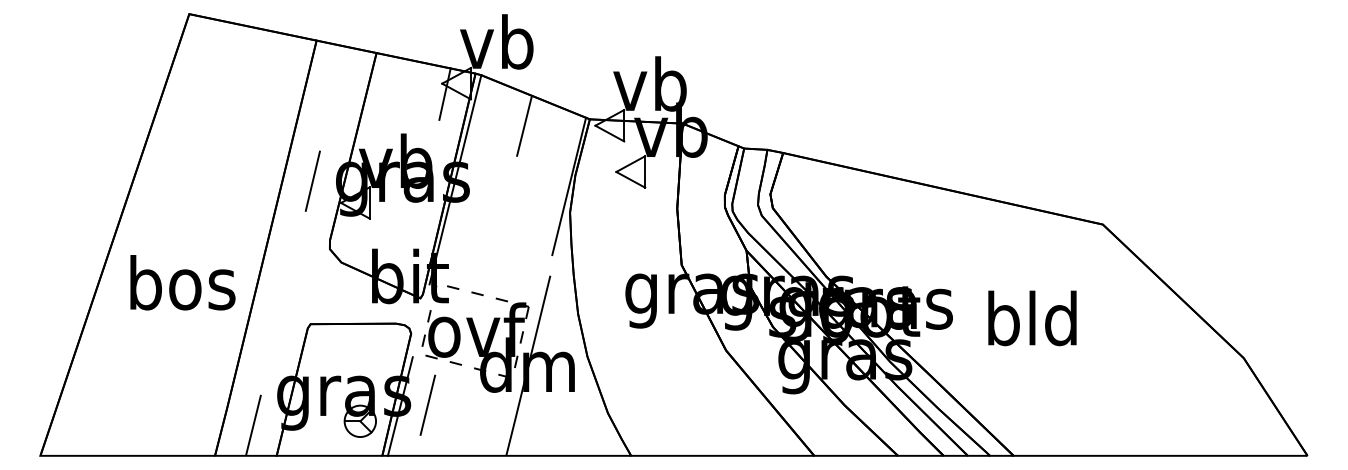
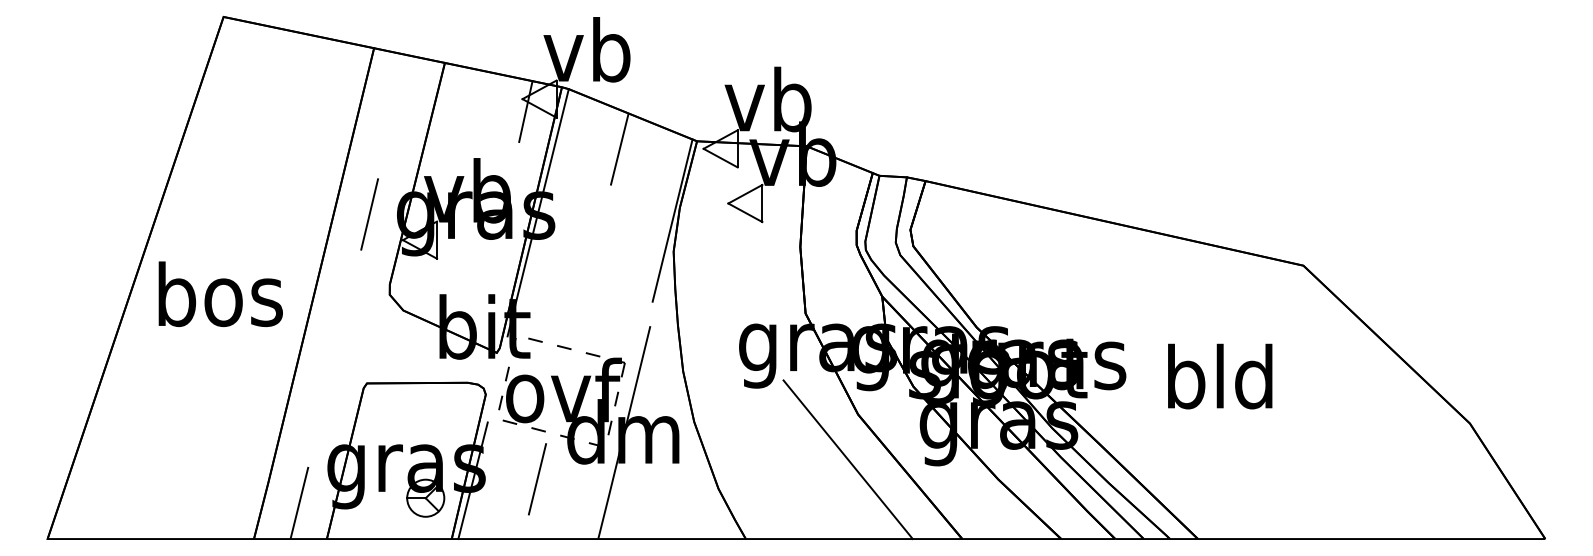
text: (182, 282) -> (220, 293), moved
line: (717, 388) -> (847, 459), added
line: (427, 404) -> (537, 478), moved

